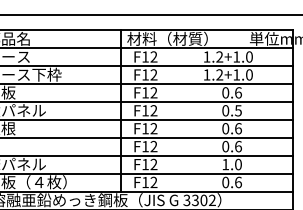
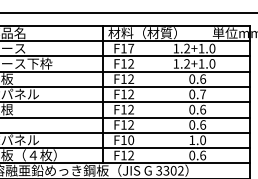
text: (153, 56) -> (130, 48), F12 -> F17
text: (238, 110) -> (203, 94), 0.5 -> 0.7
text: (153, 164) -> (130, 140), F12 -> F10

